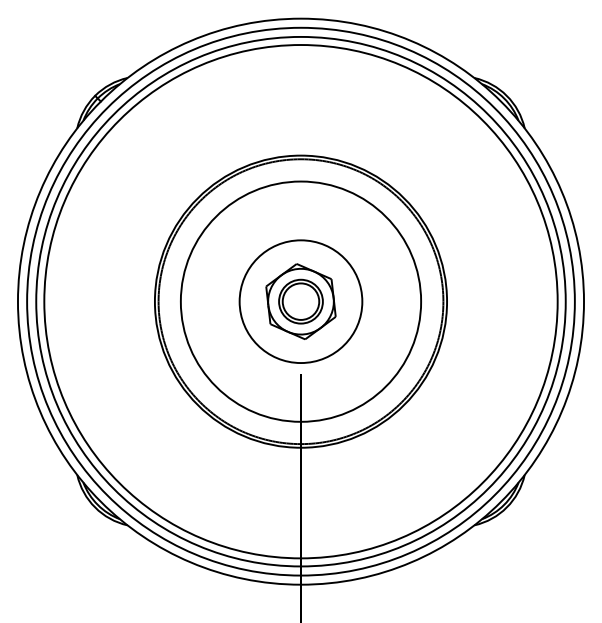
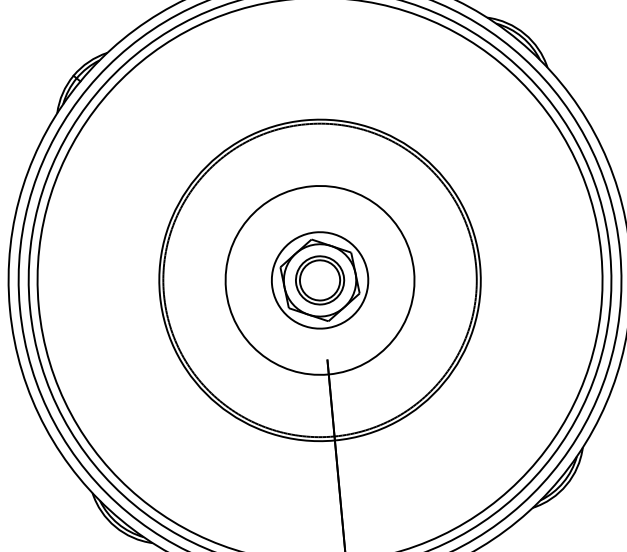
circle: (300, 301) -> (319, 280), size x0.71
circle: (300, 301) -> (319, 280), size x0.71

